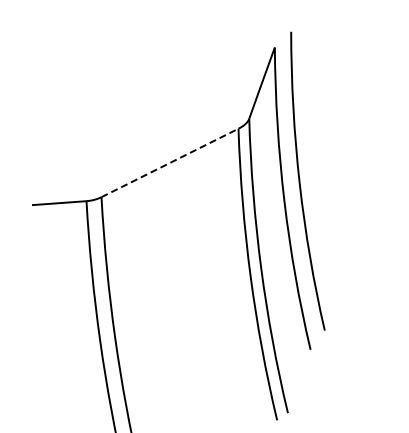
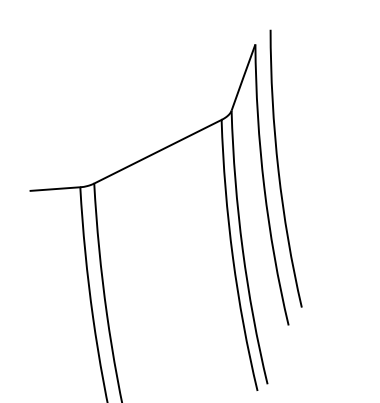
line: (170, 162) -> (158, 151), dashed -> solid

